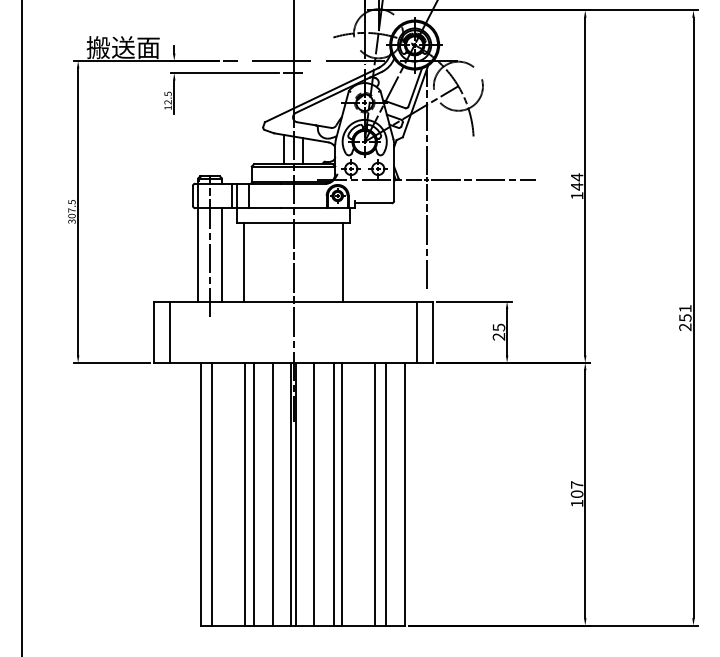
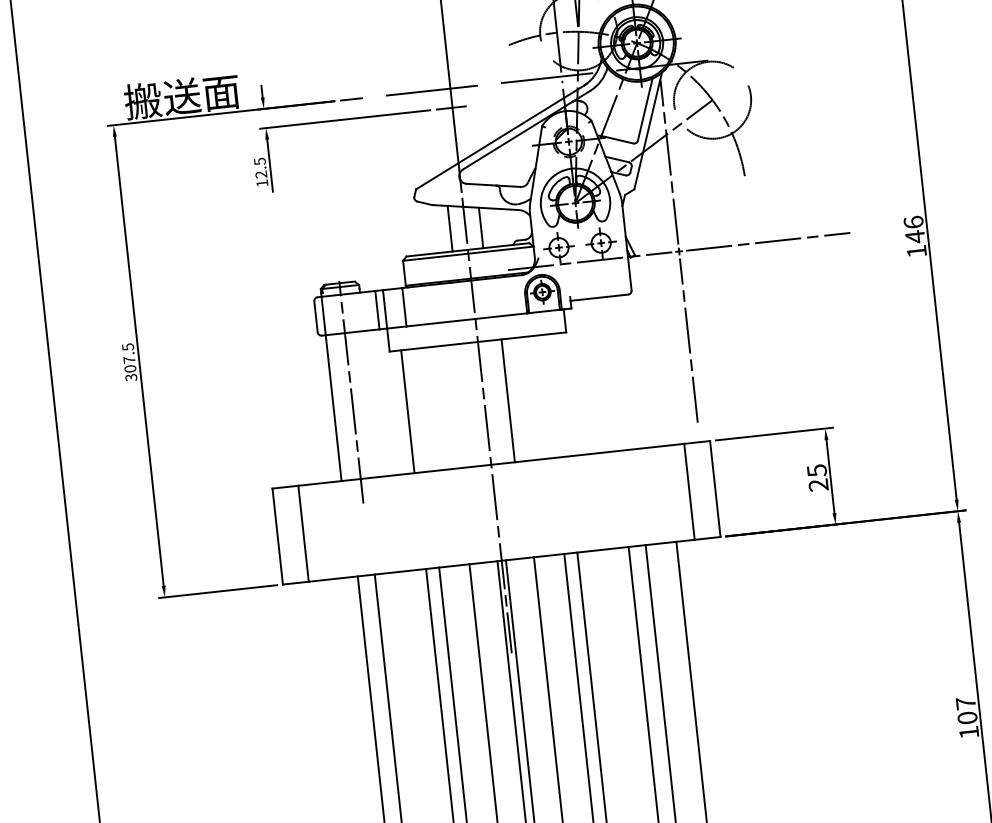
text: (576, 177) -> (912, 222), 144 -> 146
line: (222, 254) -> (372, 403), removed
line: (342, 261) -> (507, 399), moved

